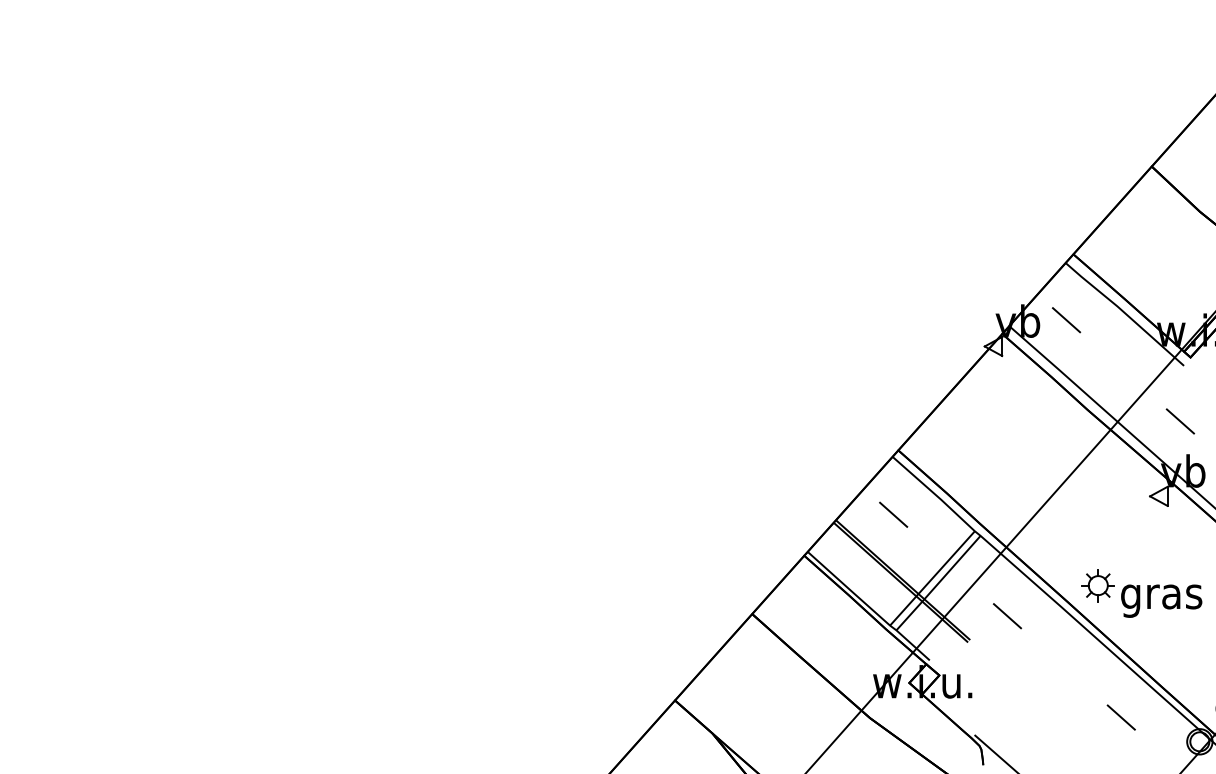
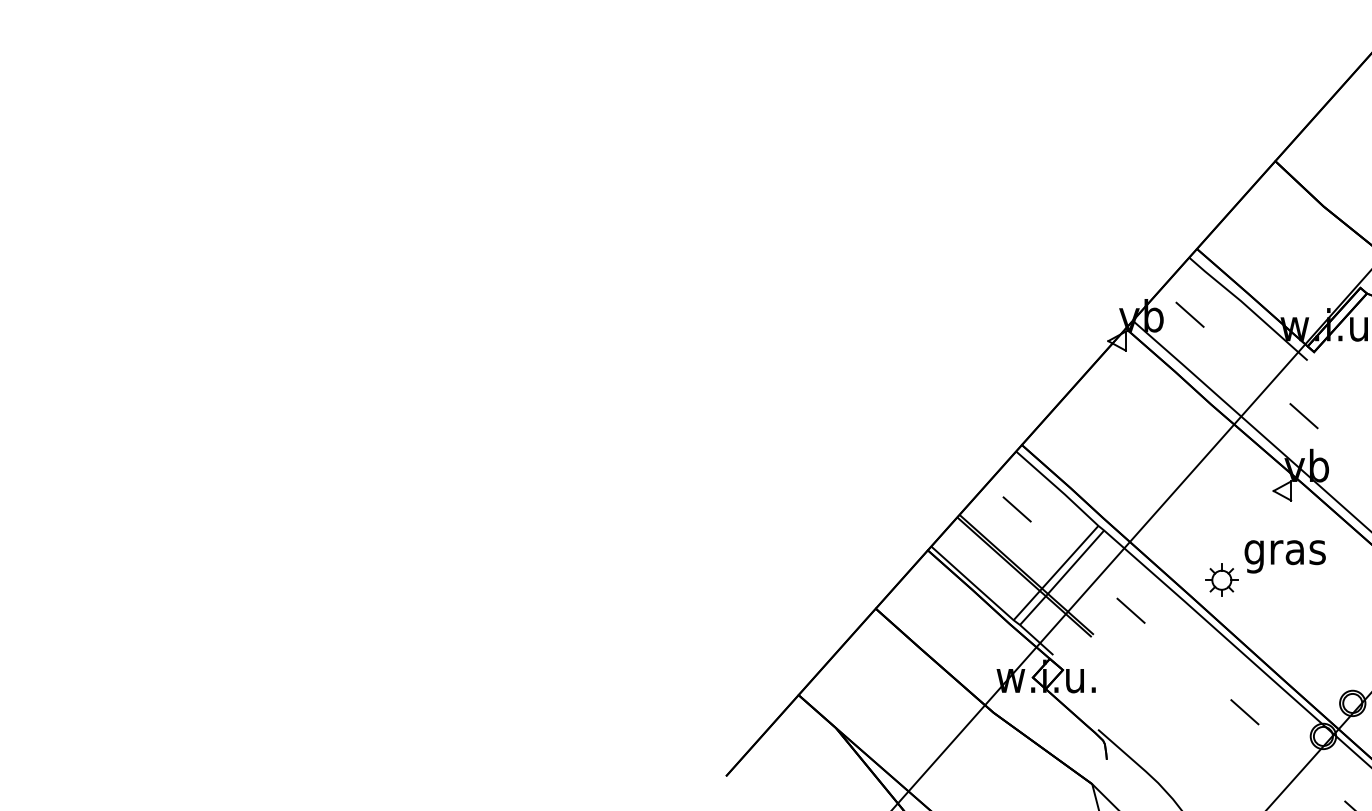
text: (1160, 600) -> (1284, 556), moved

